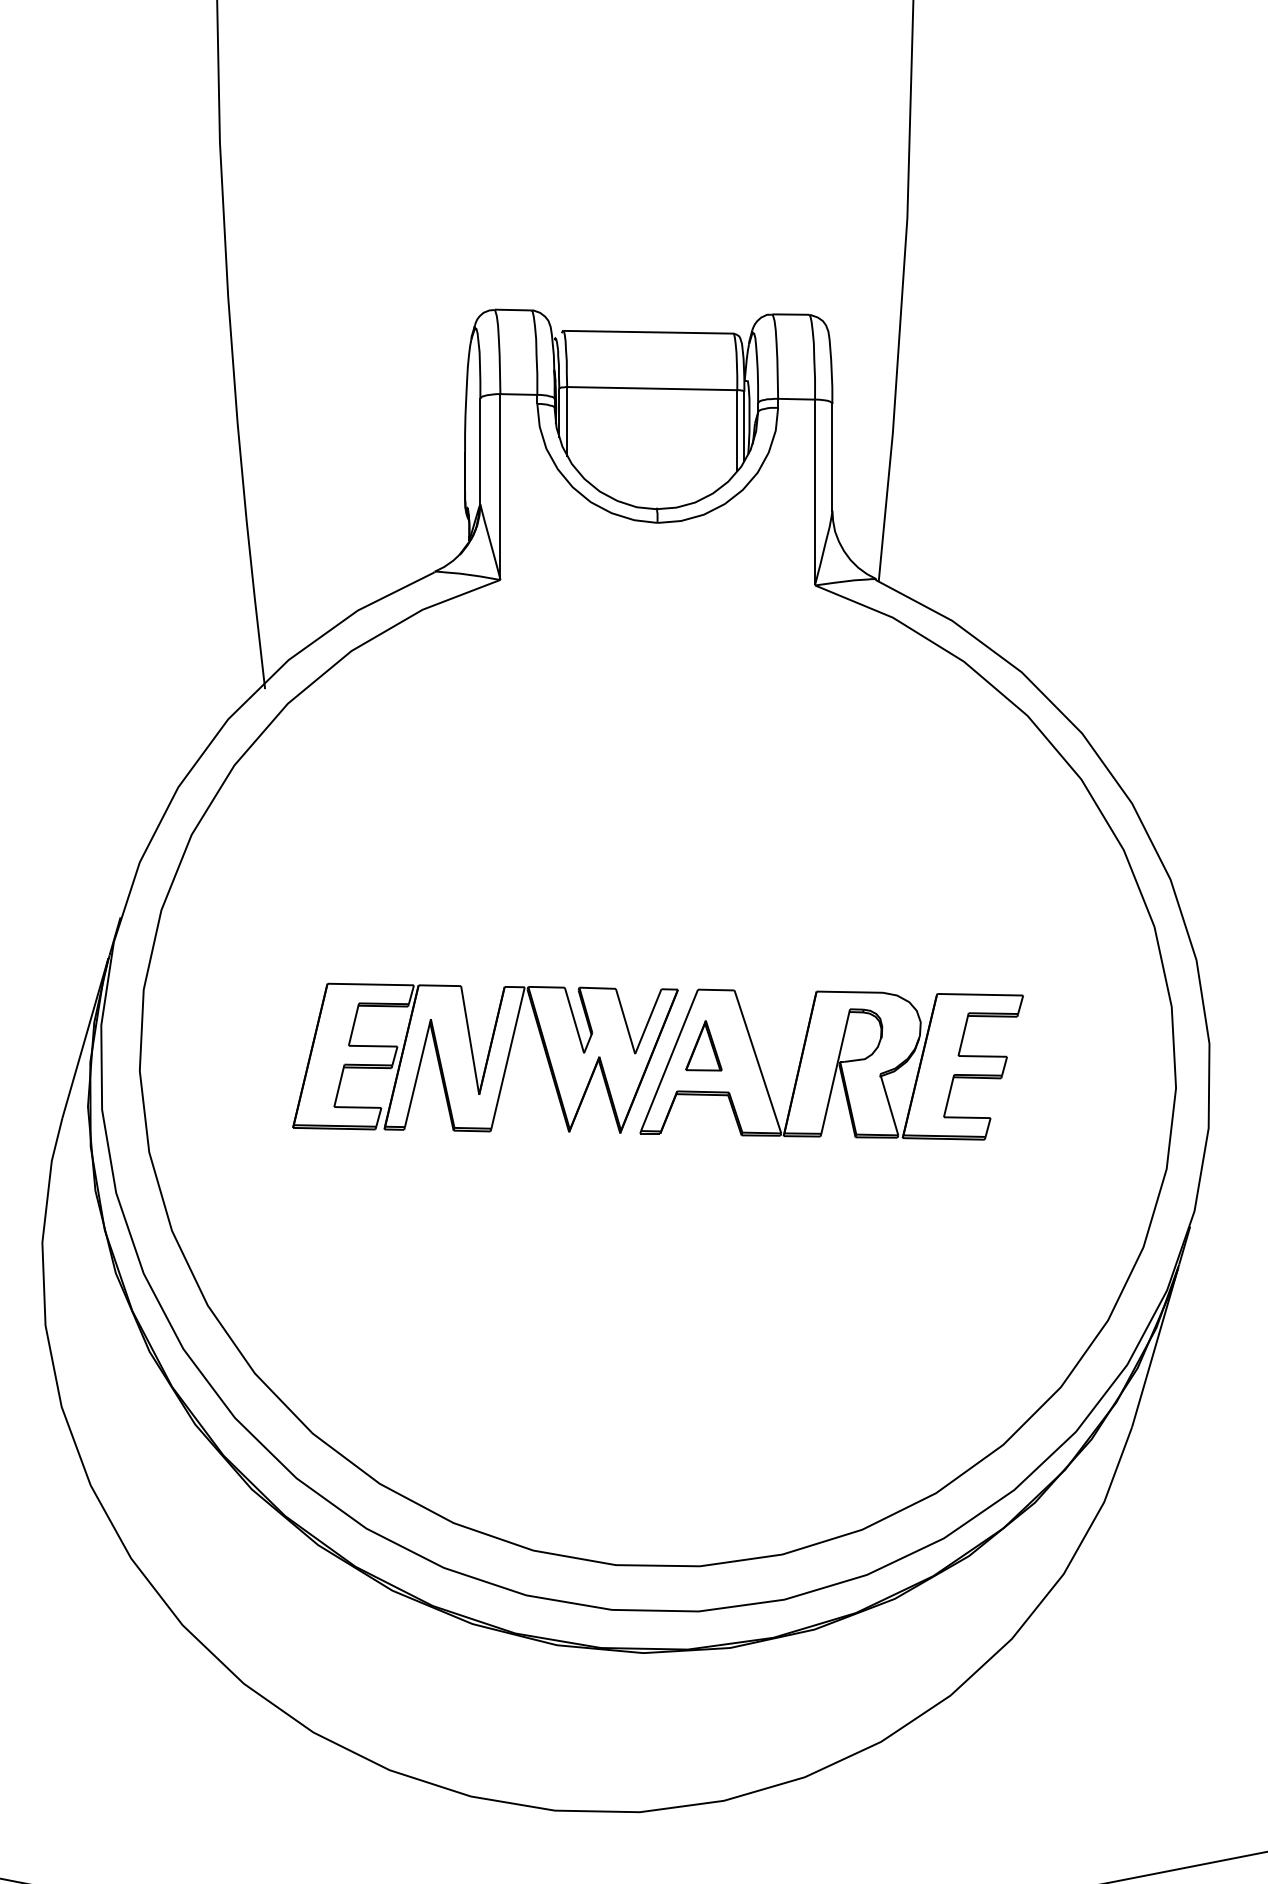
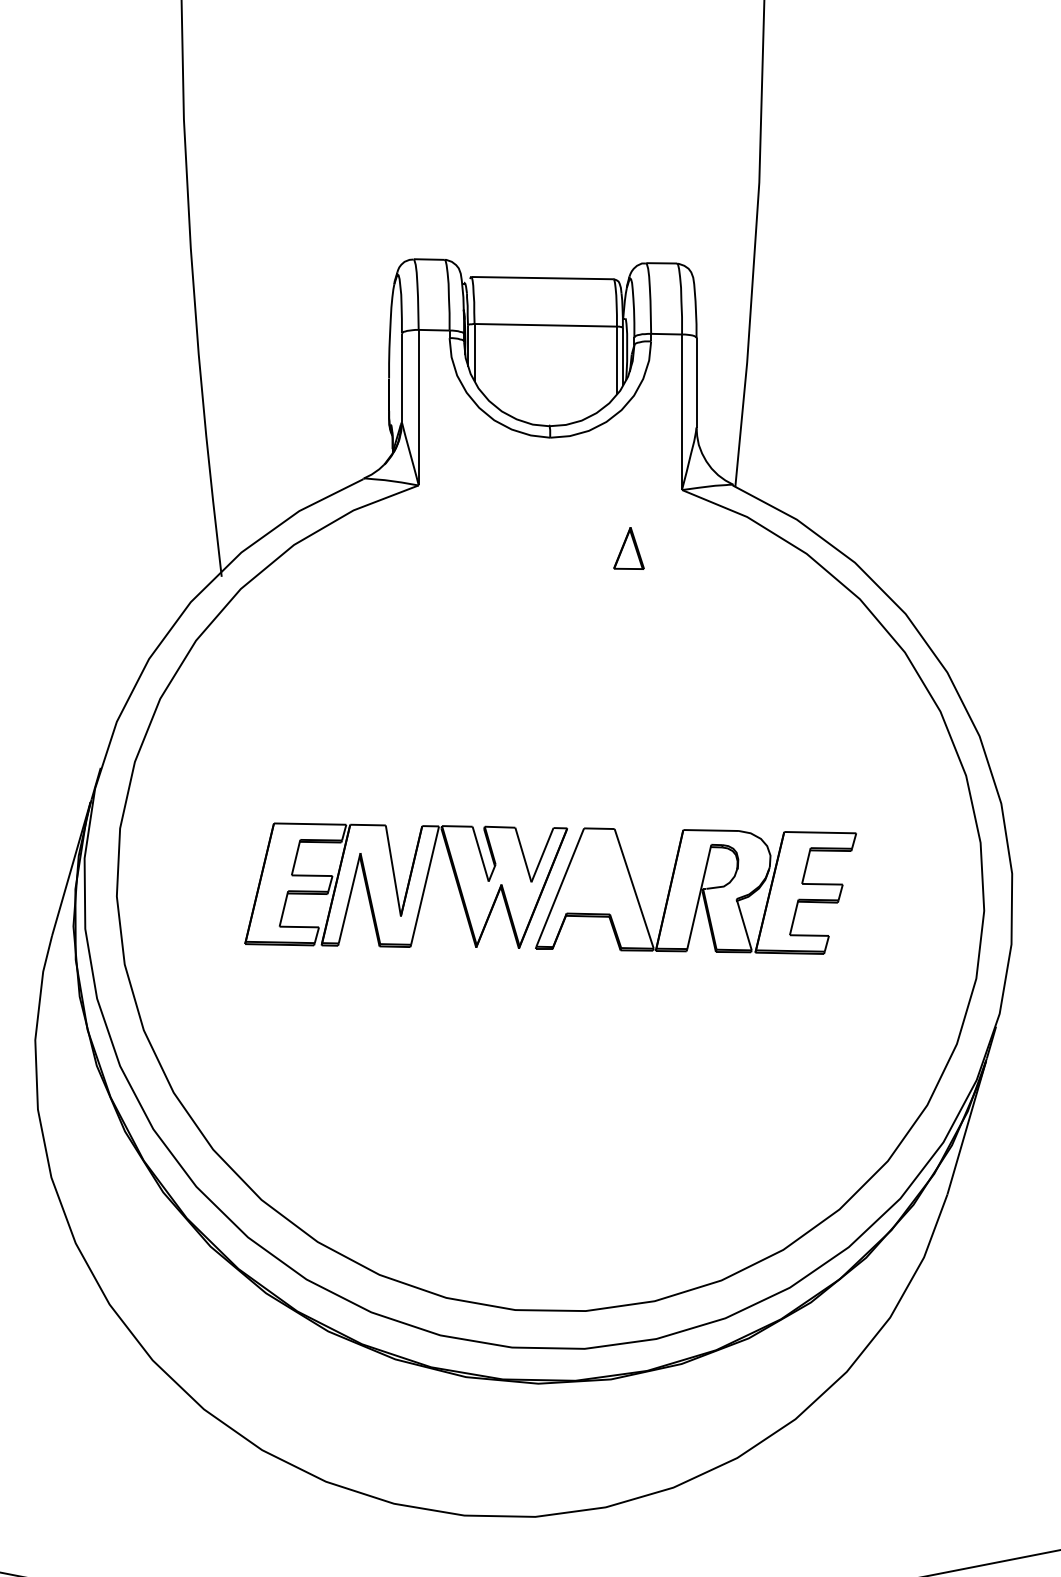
part: (703, 1045) -> (628, 548), moved

